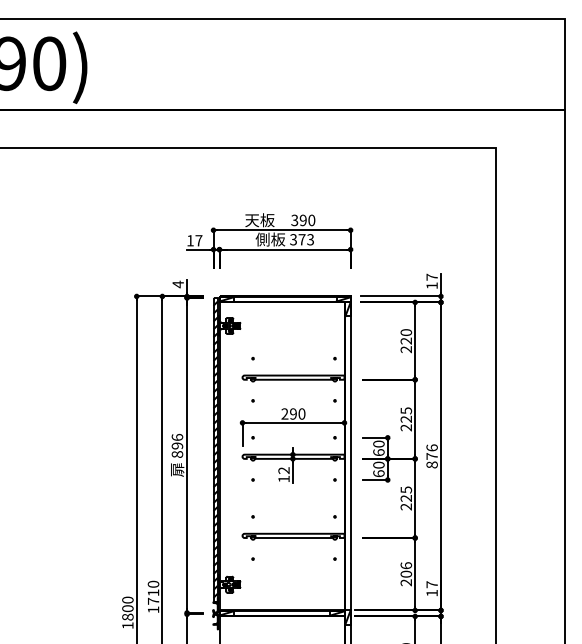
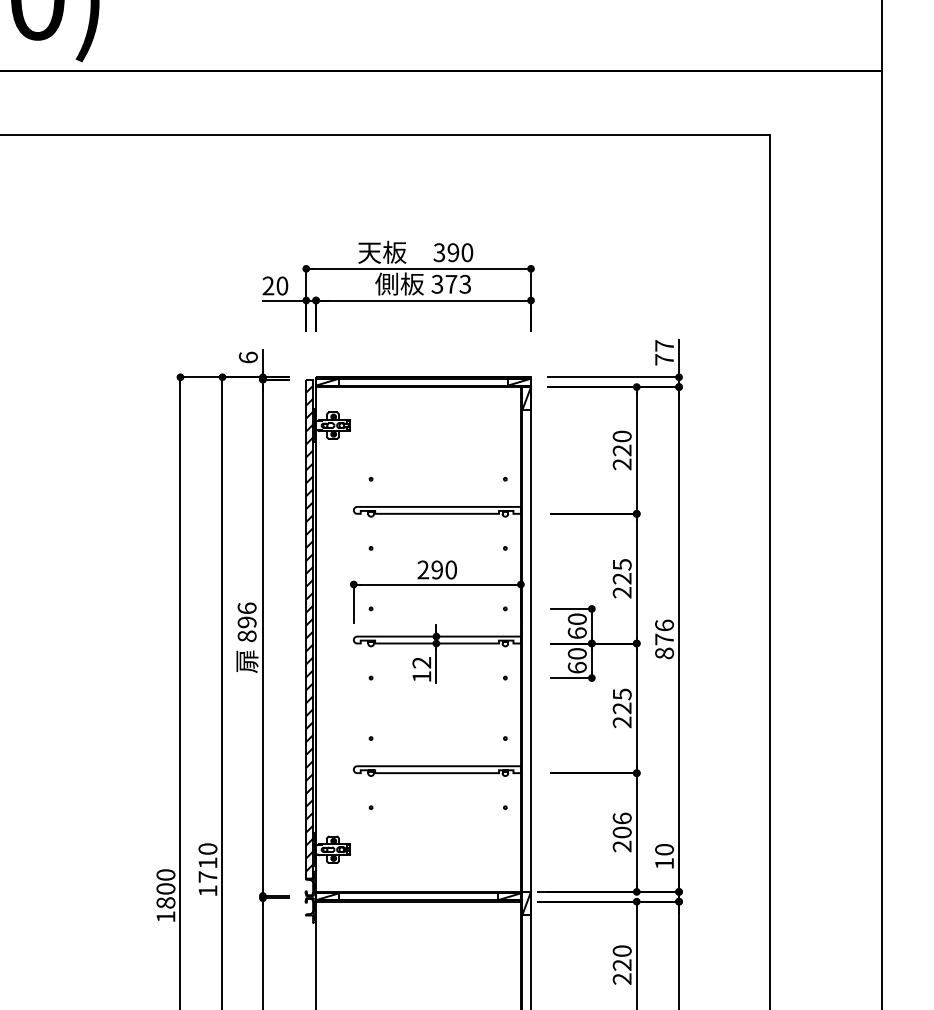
text: (194, 240) -> (275, 285), 17 -> 20
text: (177, 284) -> (247, 357), 4 -> 6
text: (431, 285) -> (663, 359), 17 -> 77
text: (431, 584) -> (663, 849), 17 -> 10

